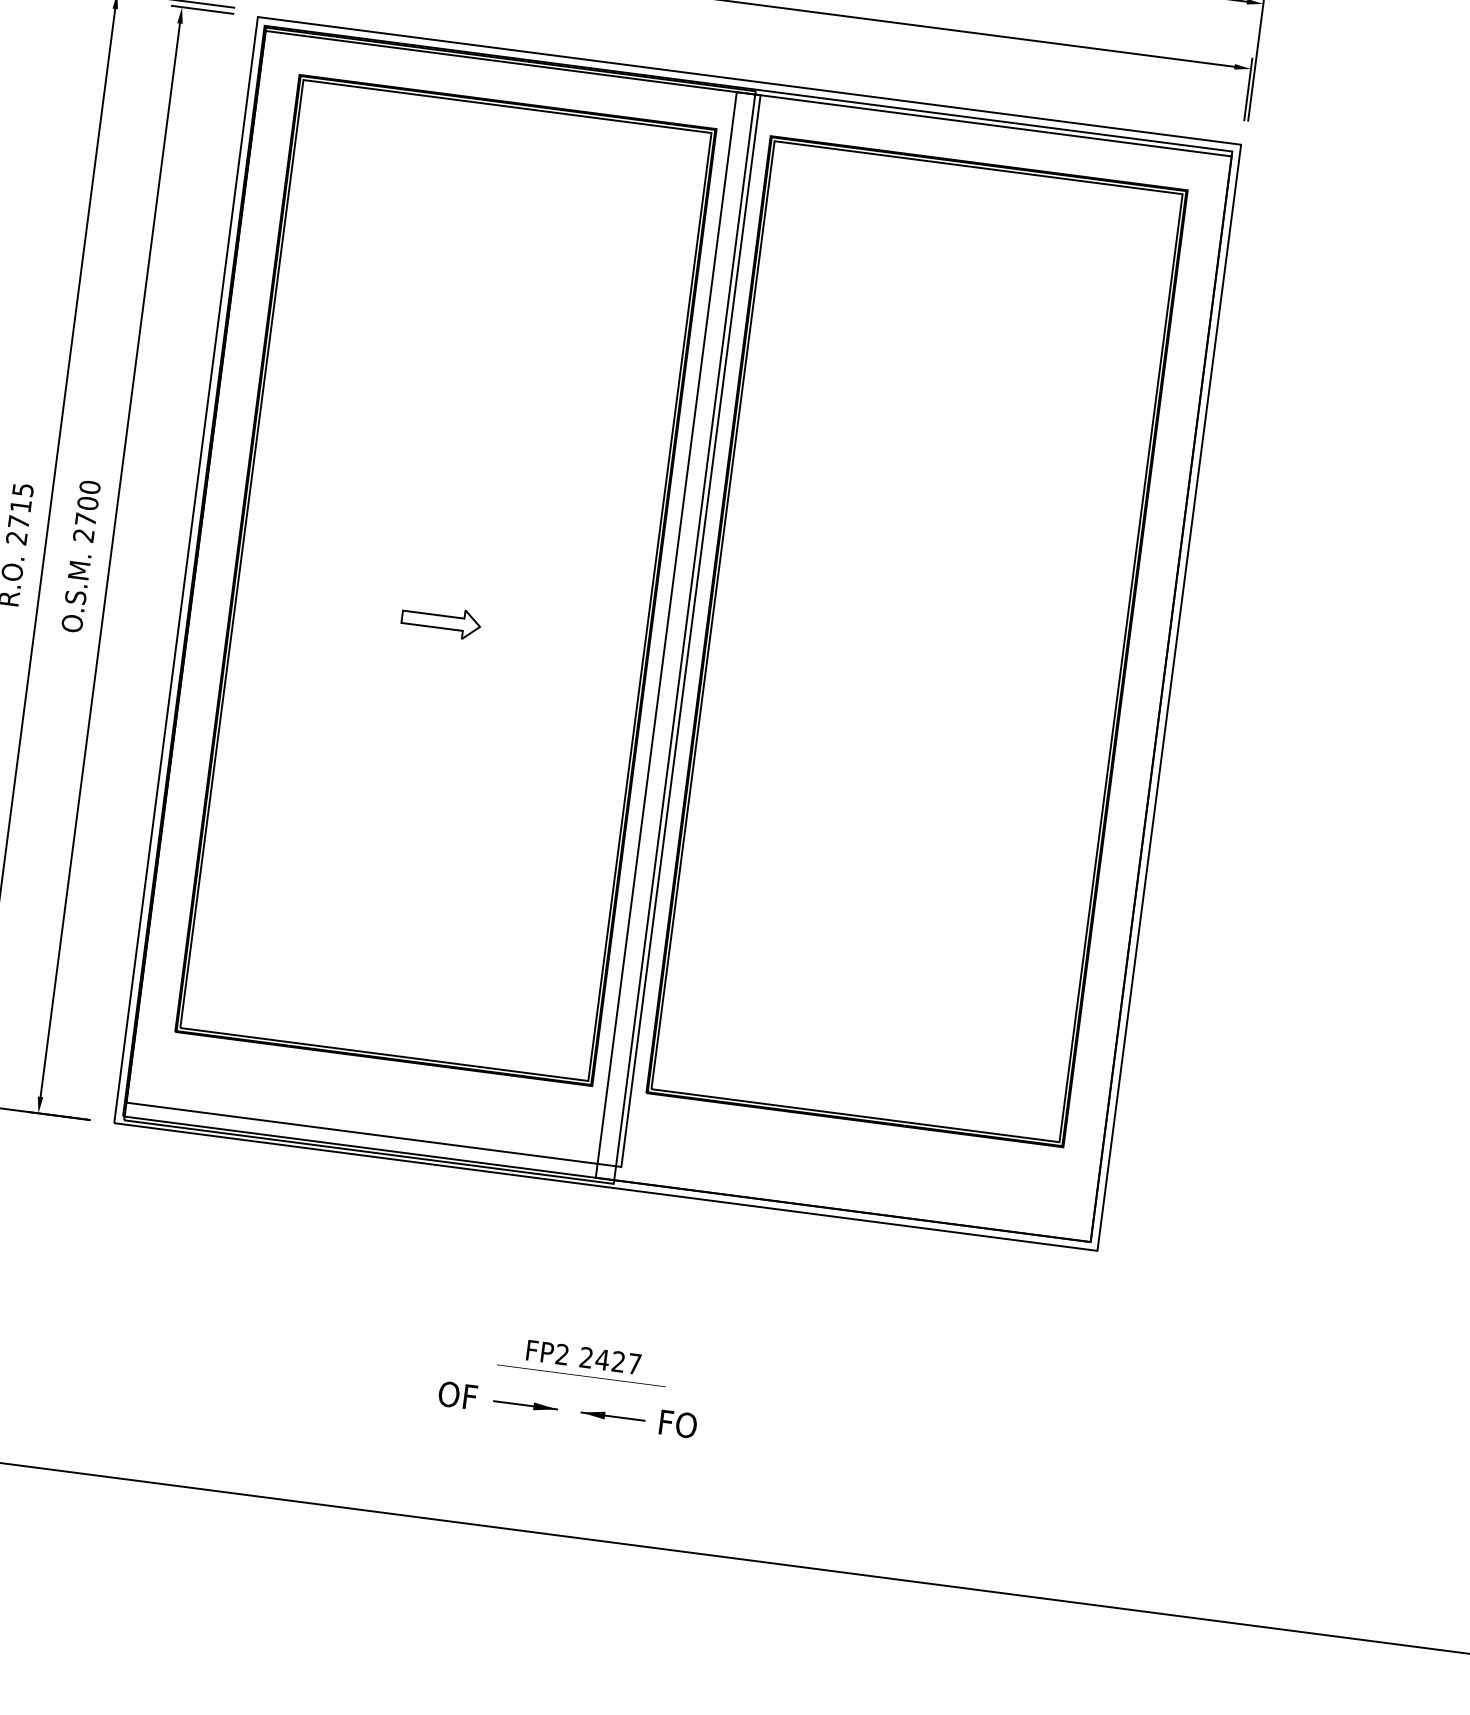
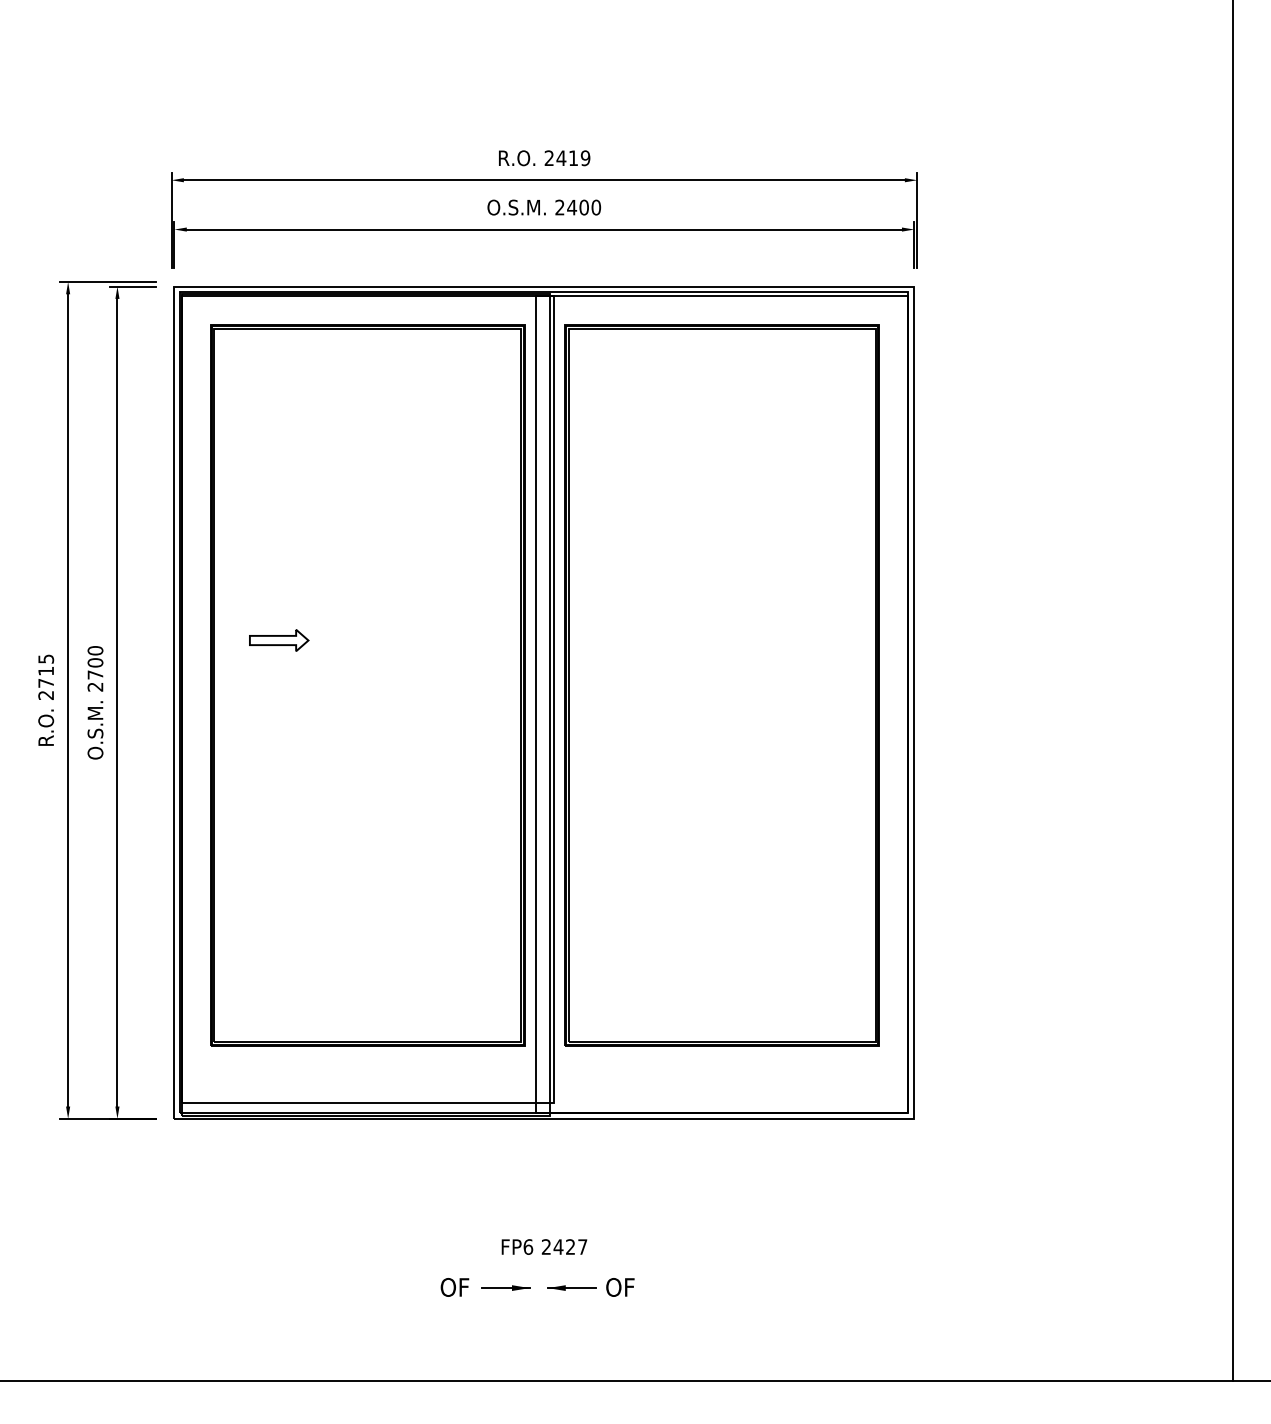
part: (441, 621) -> (279, 640), moved
text: (562, 1353) -> (528, 1246), FP2 -> FP6
text: (677, 1424) -> (620, 1287), FO -> OF

